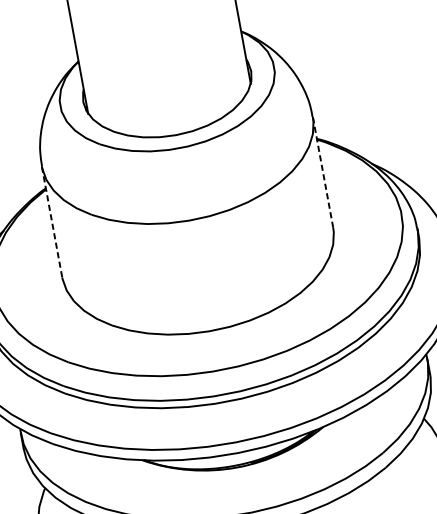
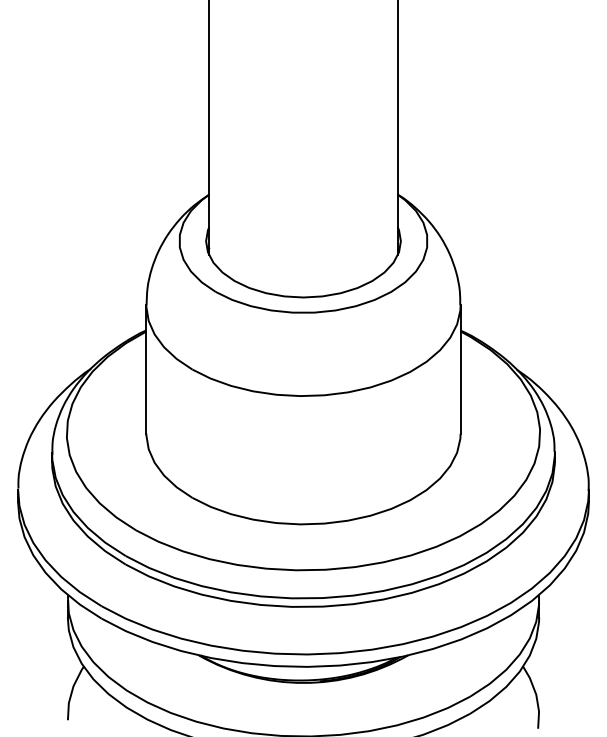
line: (322, 172) -> (460, 369), dashed -> solid
line: (52, 222) -> (146, 370), dashed -> solid

